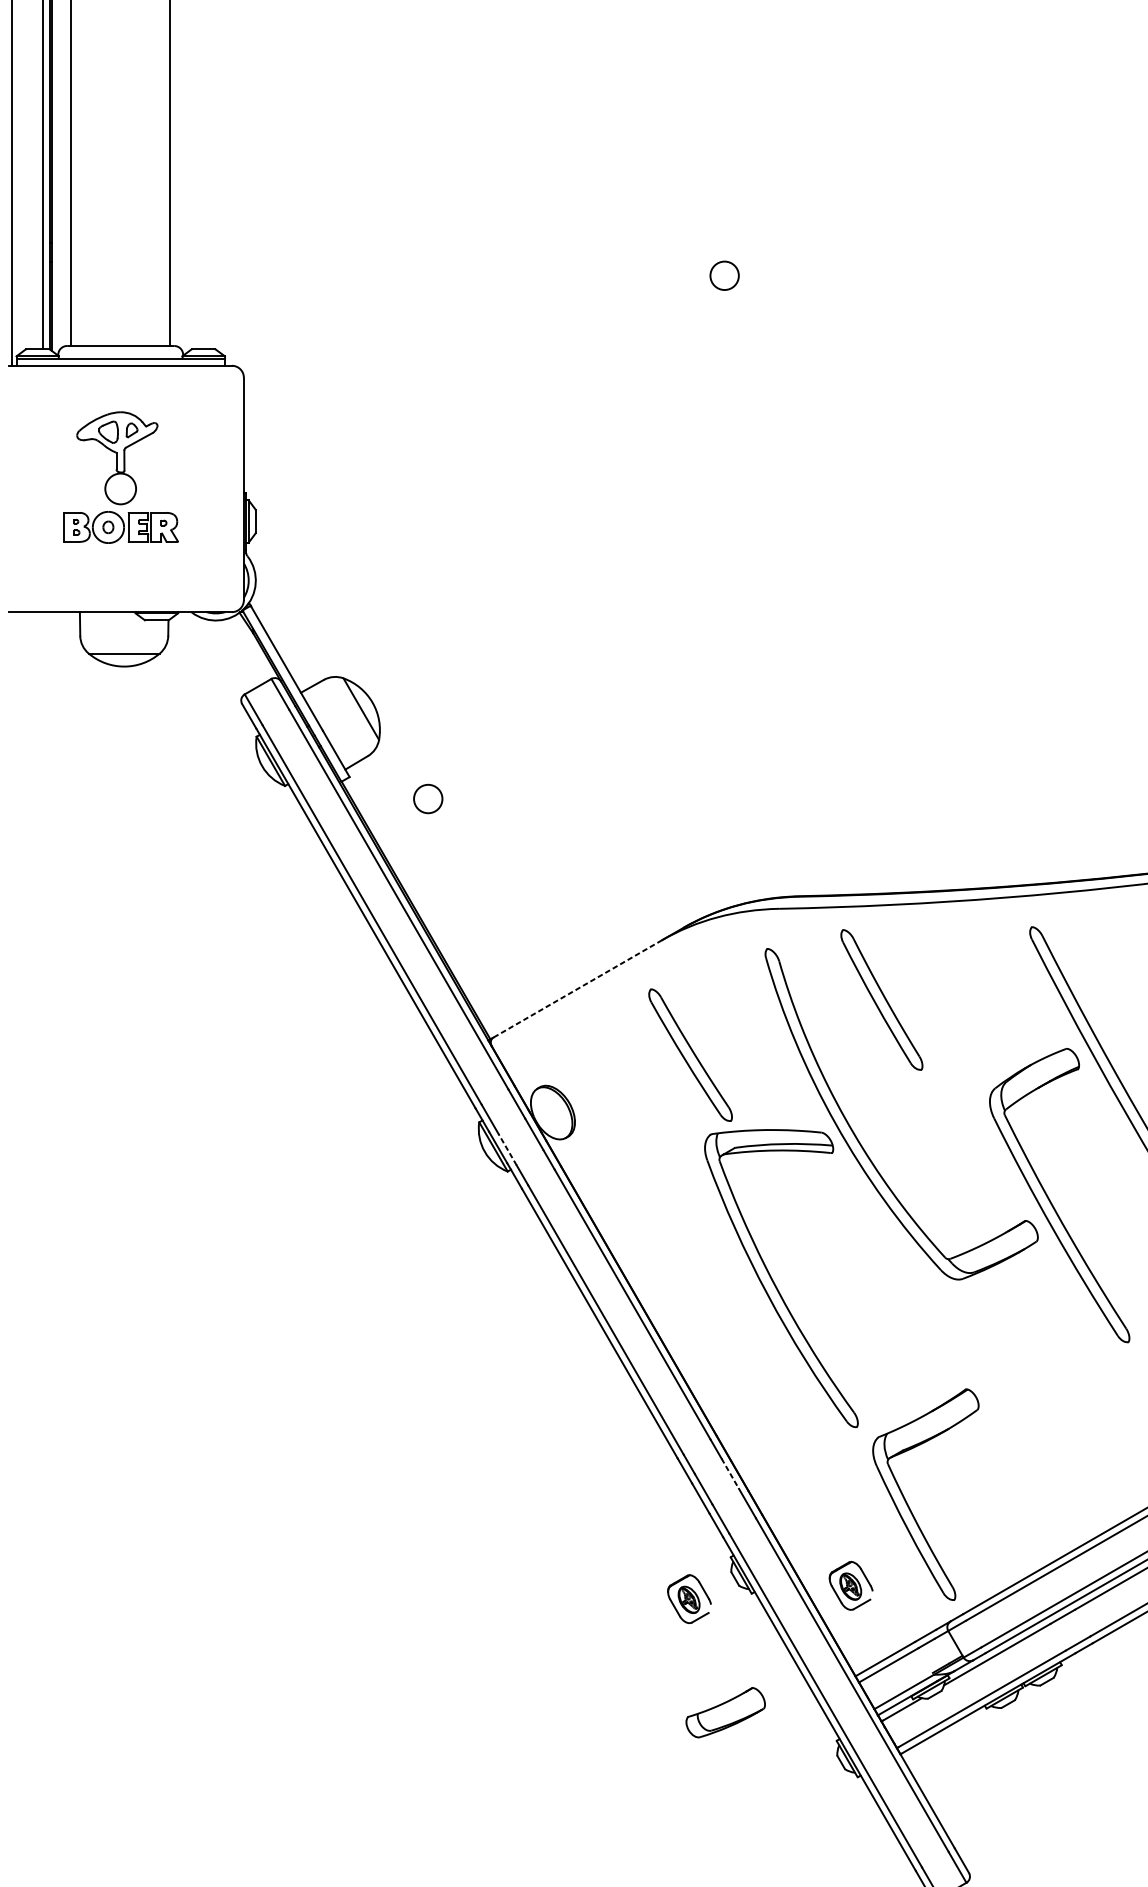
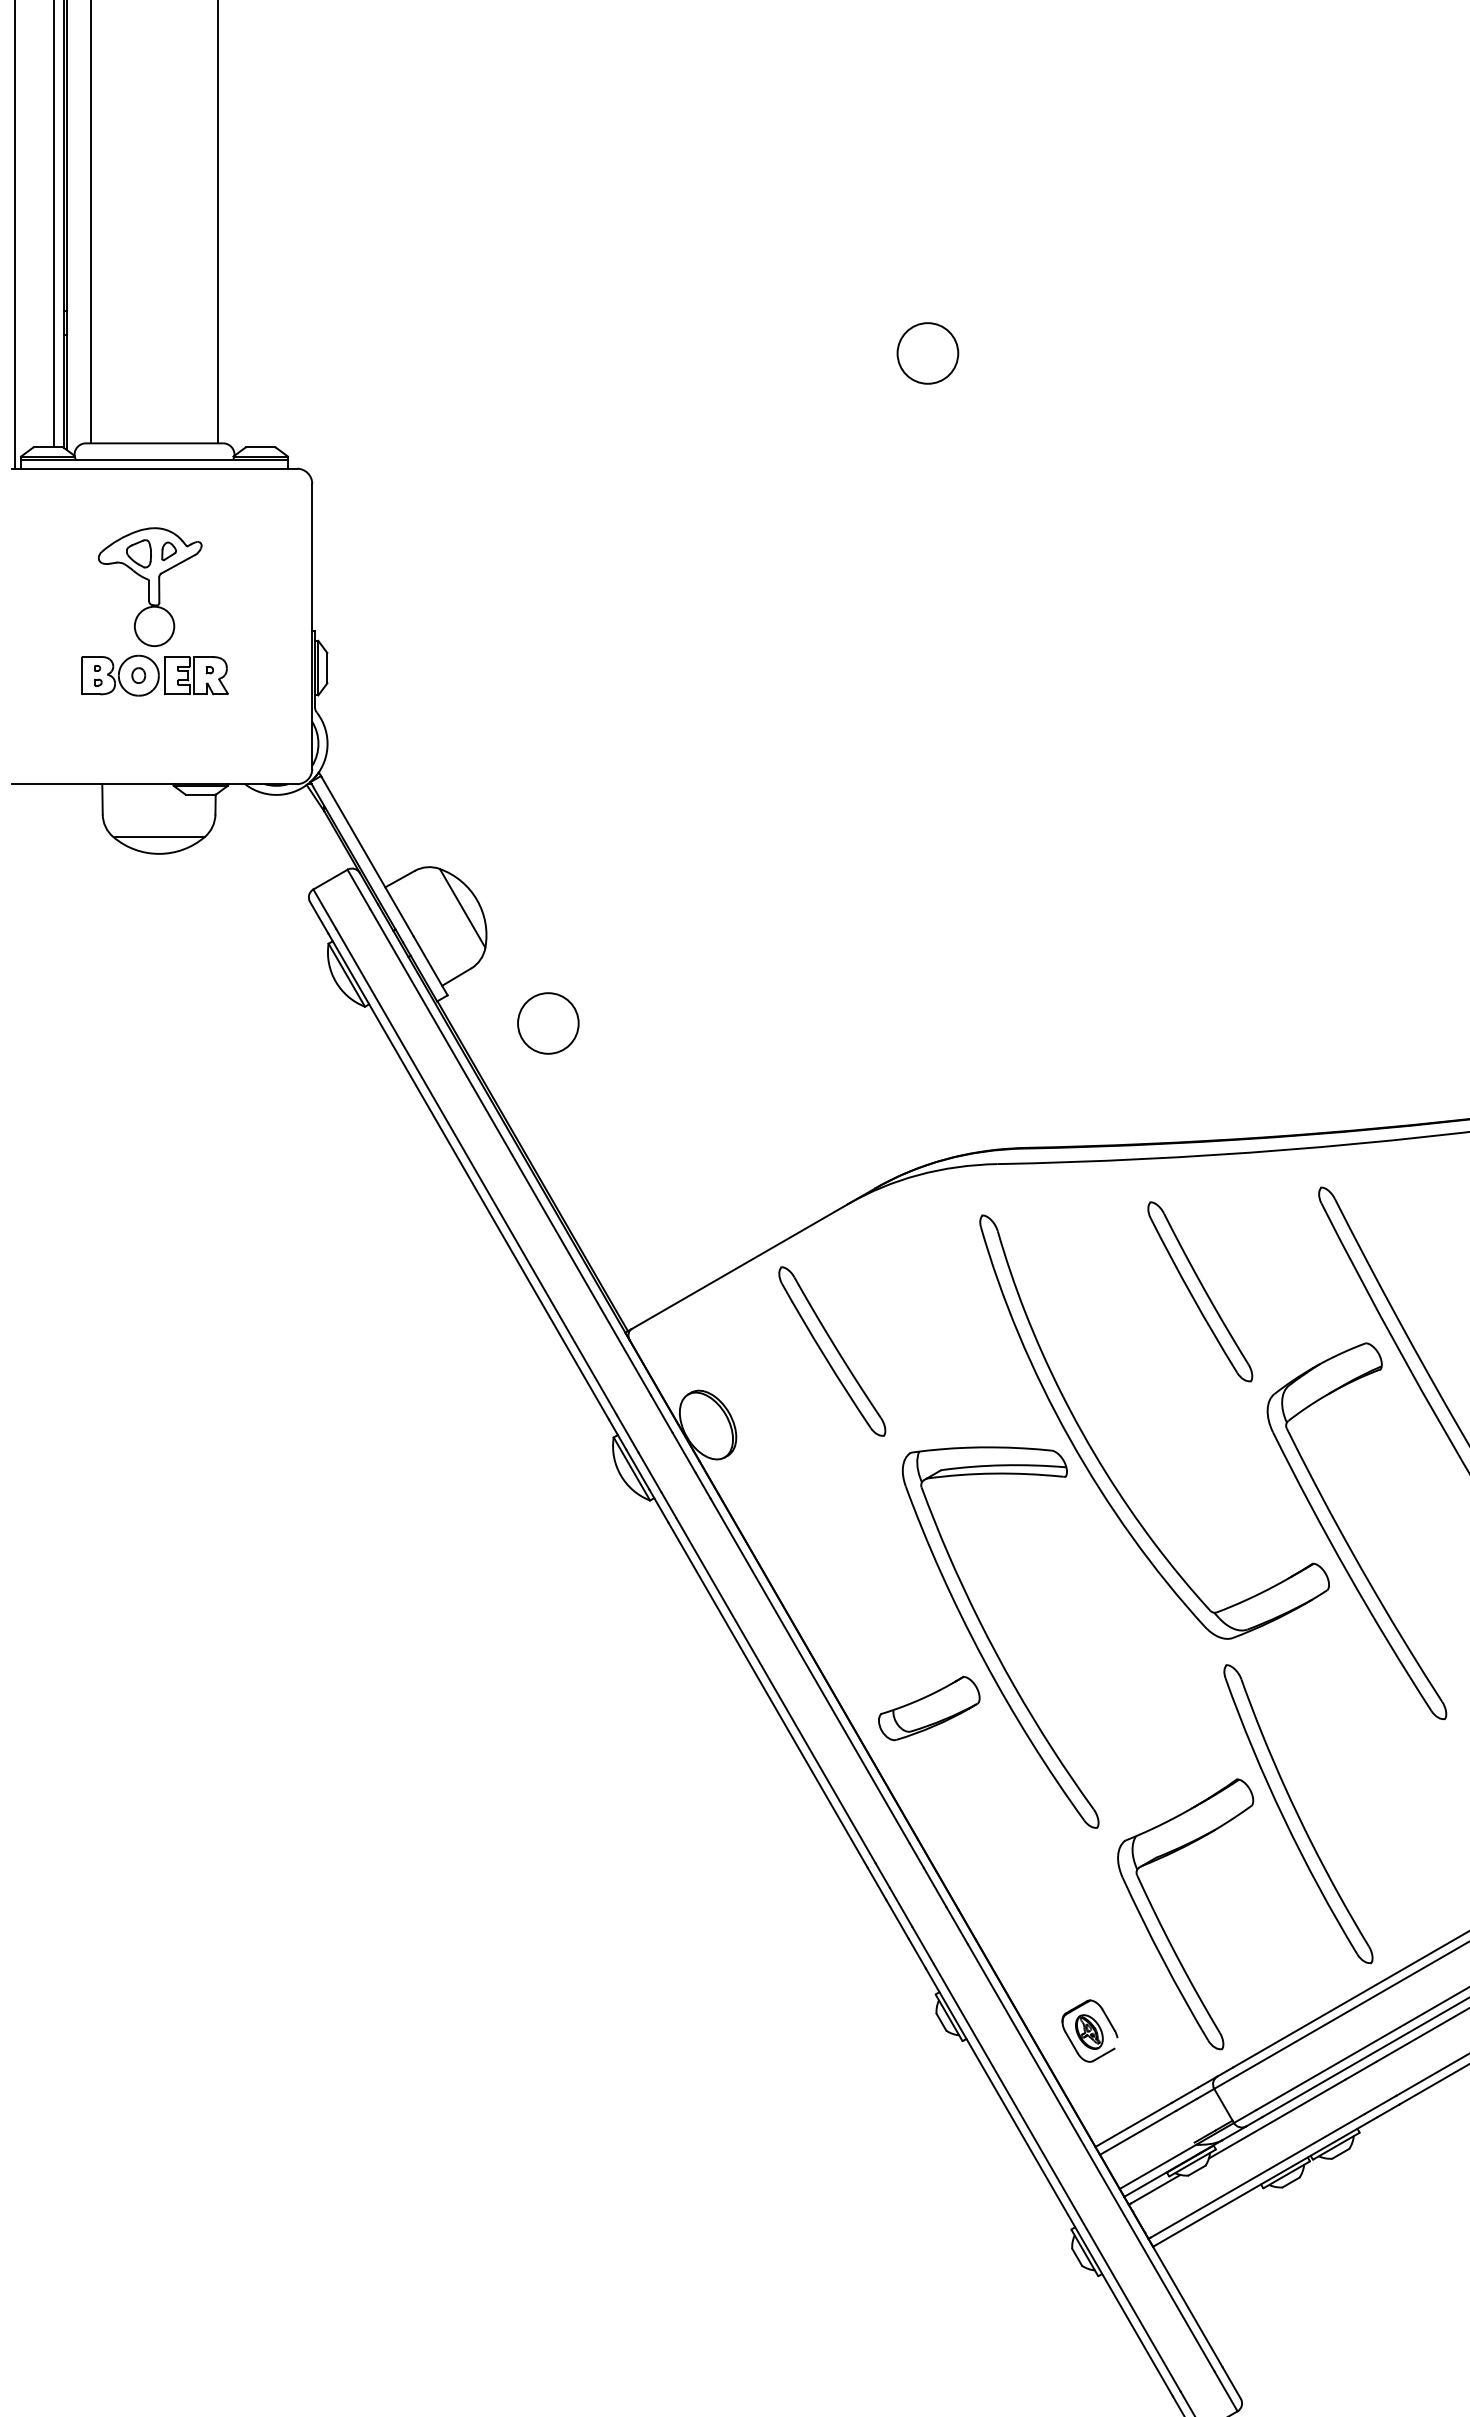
circle: (724, 275) -> (927, 353), size x1.67
circle: (428, 799) -> (548, 1023), size x1.67
line: (577, 988) -> (739, 1266), dashed -> solid
part: (882, 999) -> (1200, 1291), moved
part: (690, 1055) -> (832, 1351), moved
line: (507, 1149) -> (649, 1472), dashed -> solid
part: (1014, 1416) -> (1298, 1814), added
line: (730, 1474) -> (935, 1888), dashed -> solid
part: (689, 1598) -> (882, 2047), removed
part: (725, 1712) -> (929, 1708), moved

